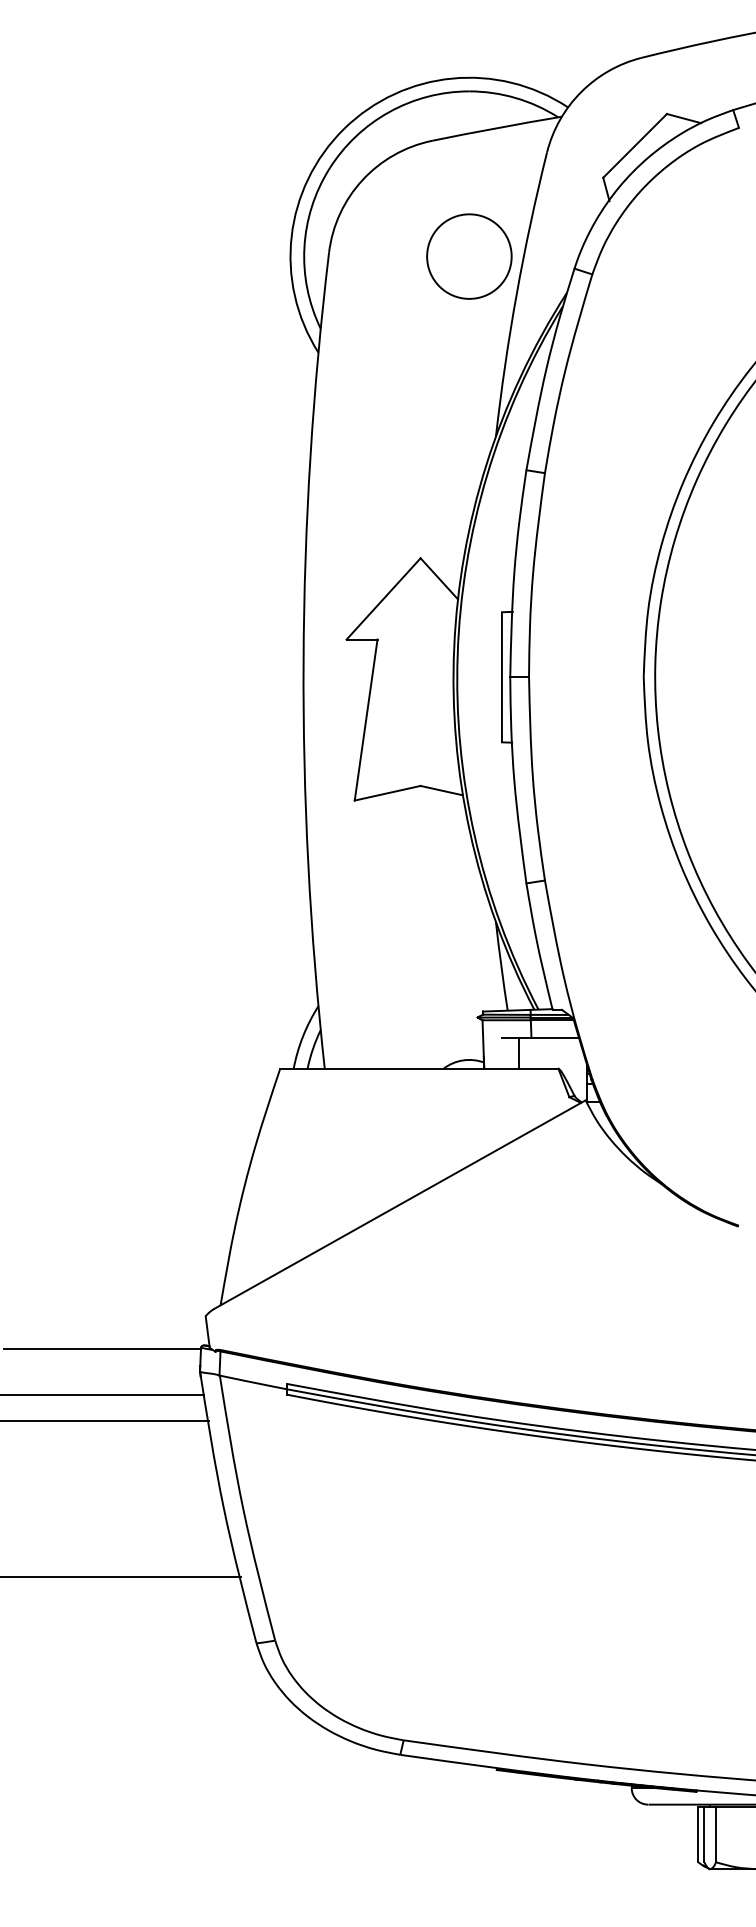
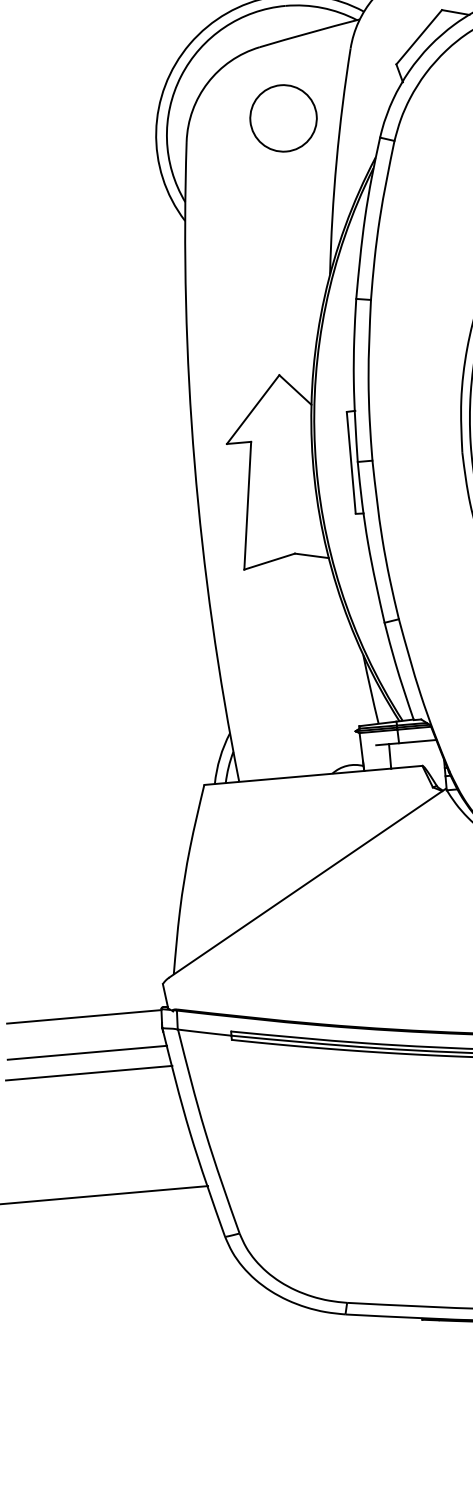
circle: (469, 256) -> (283, 118), moved

